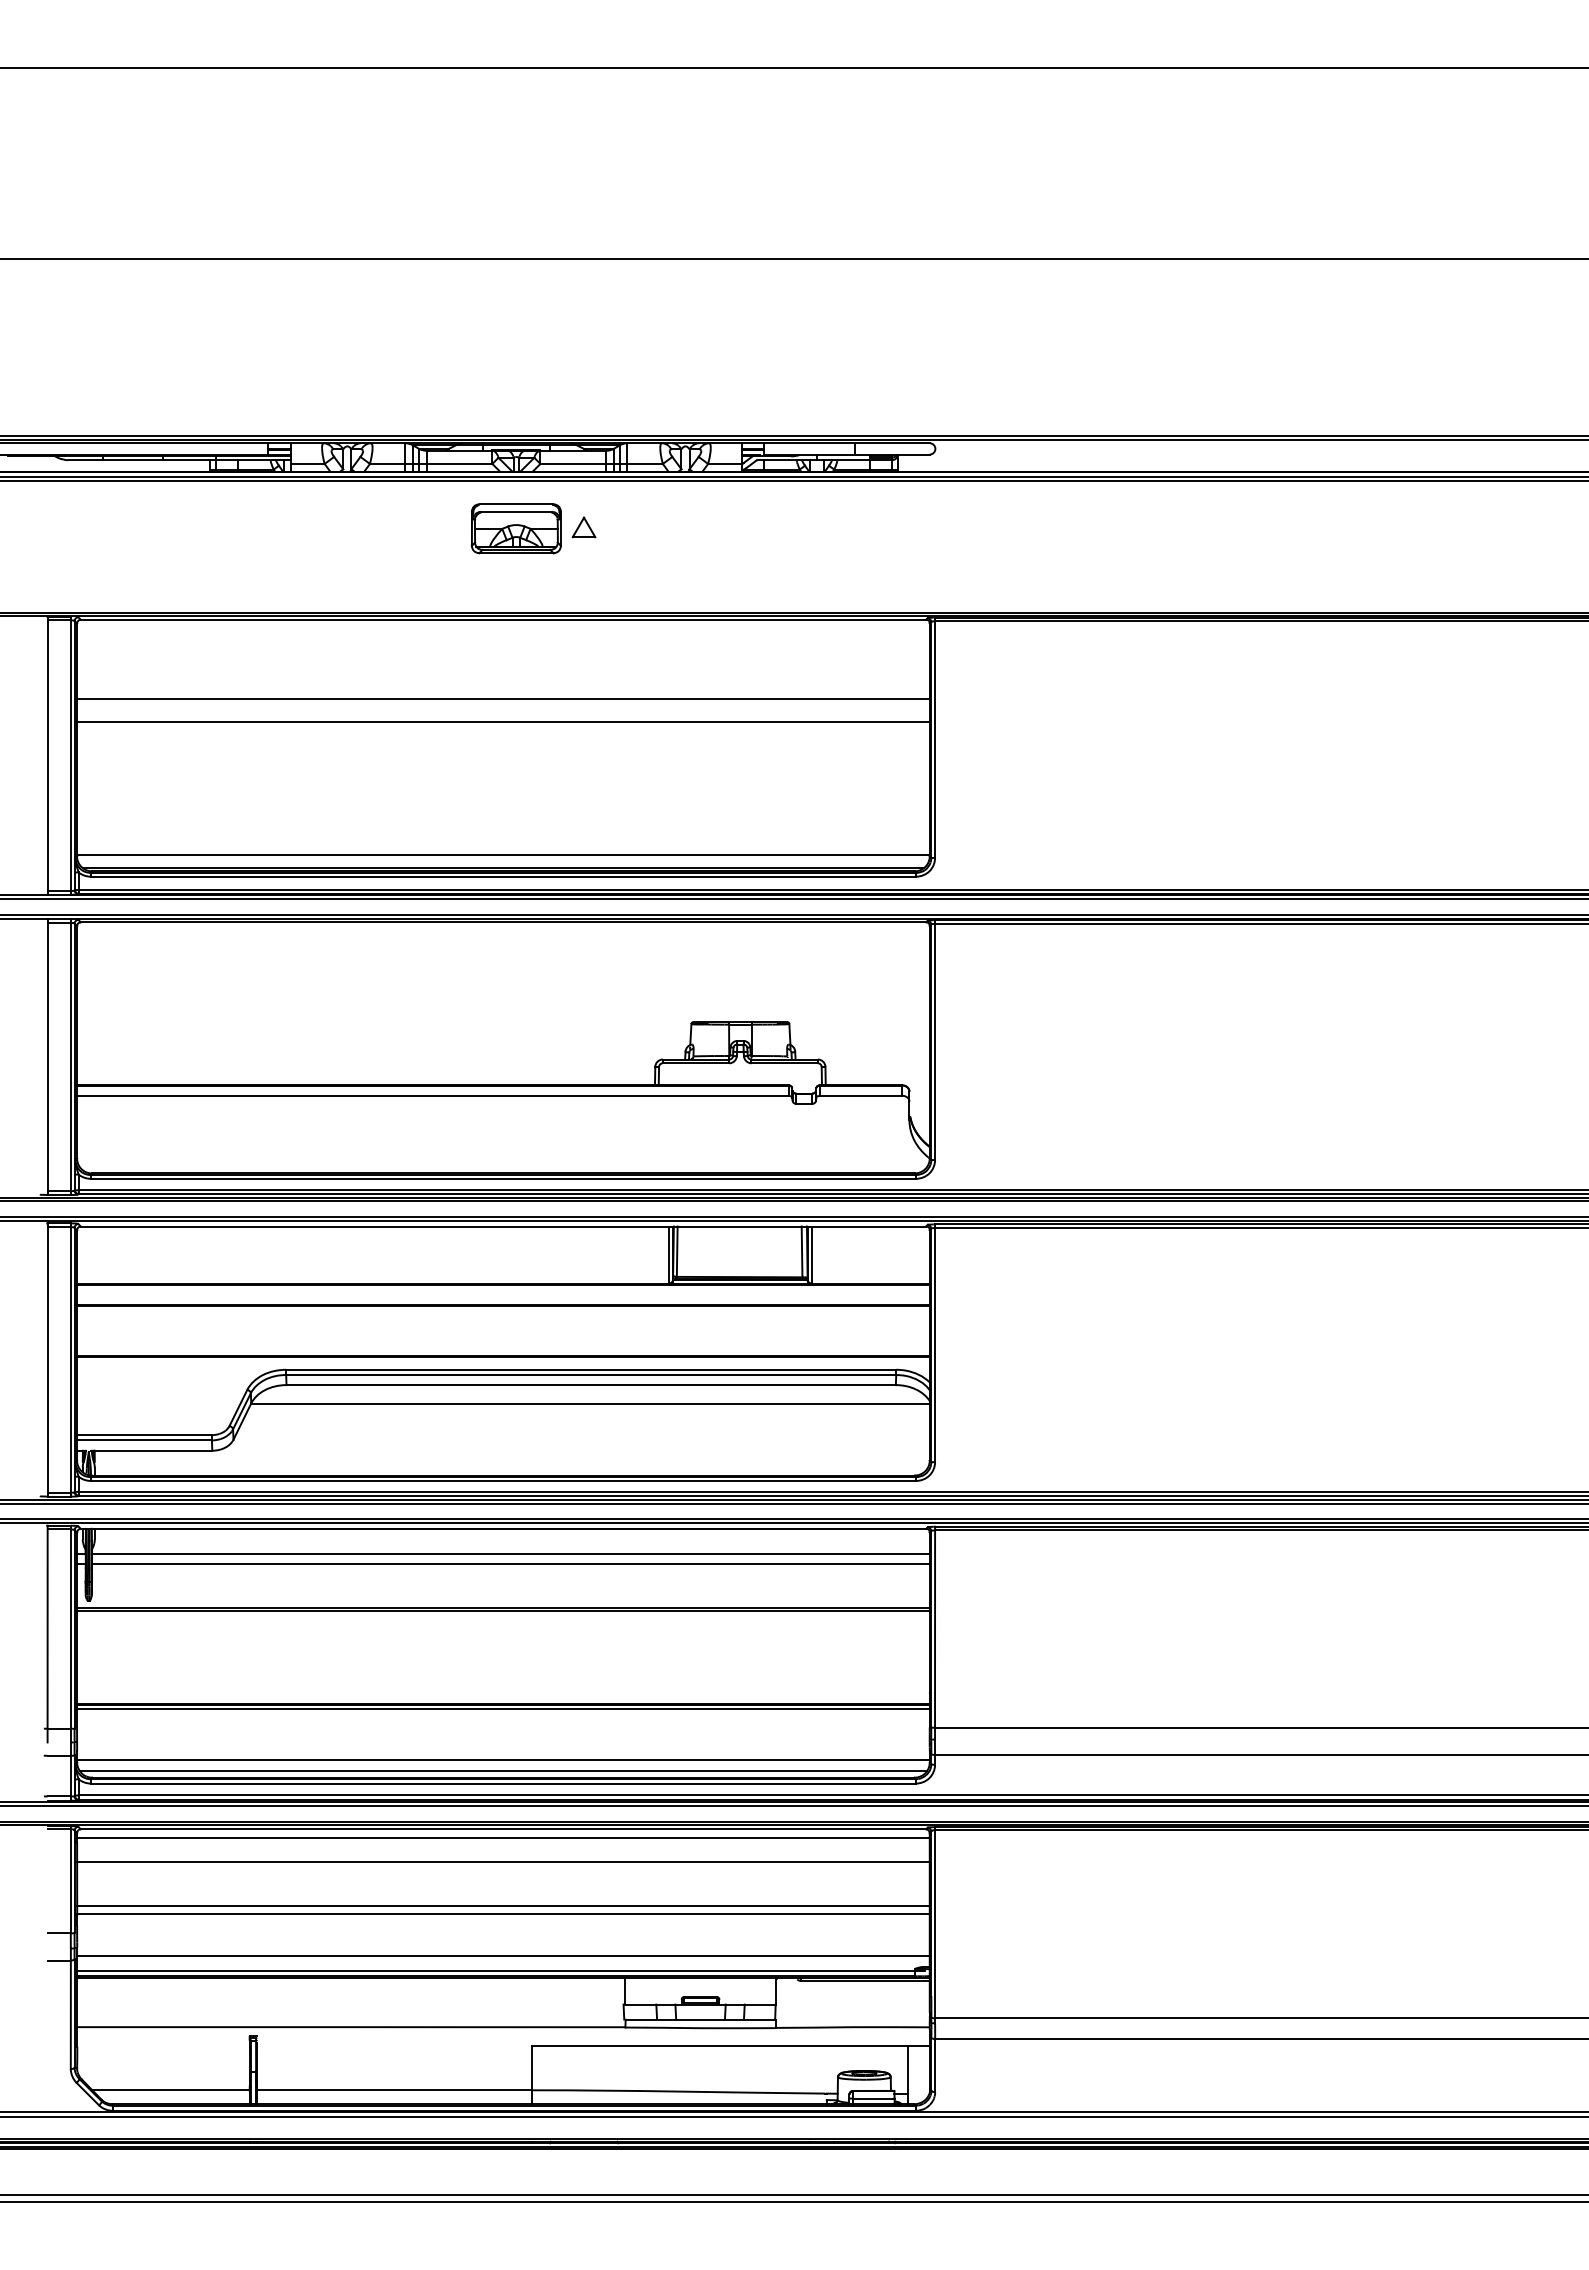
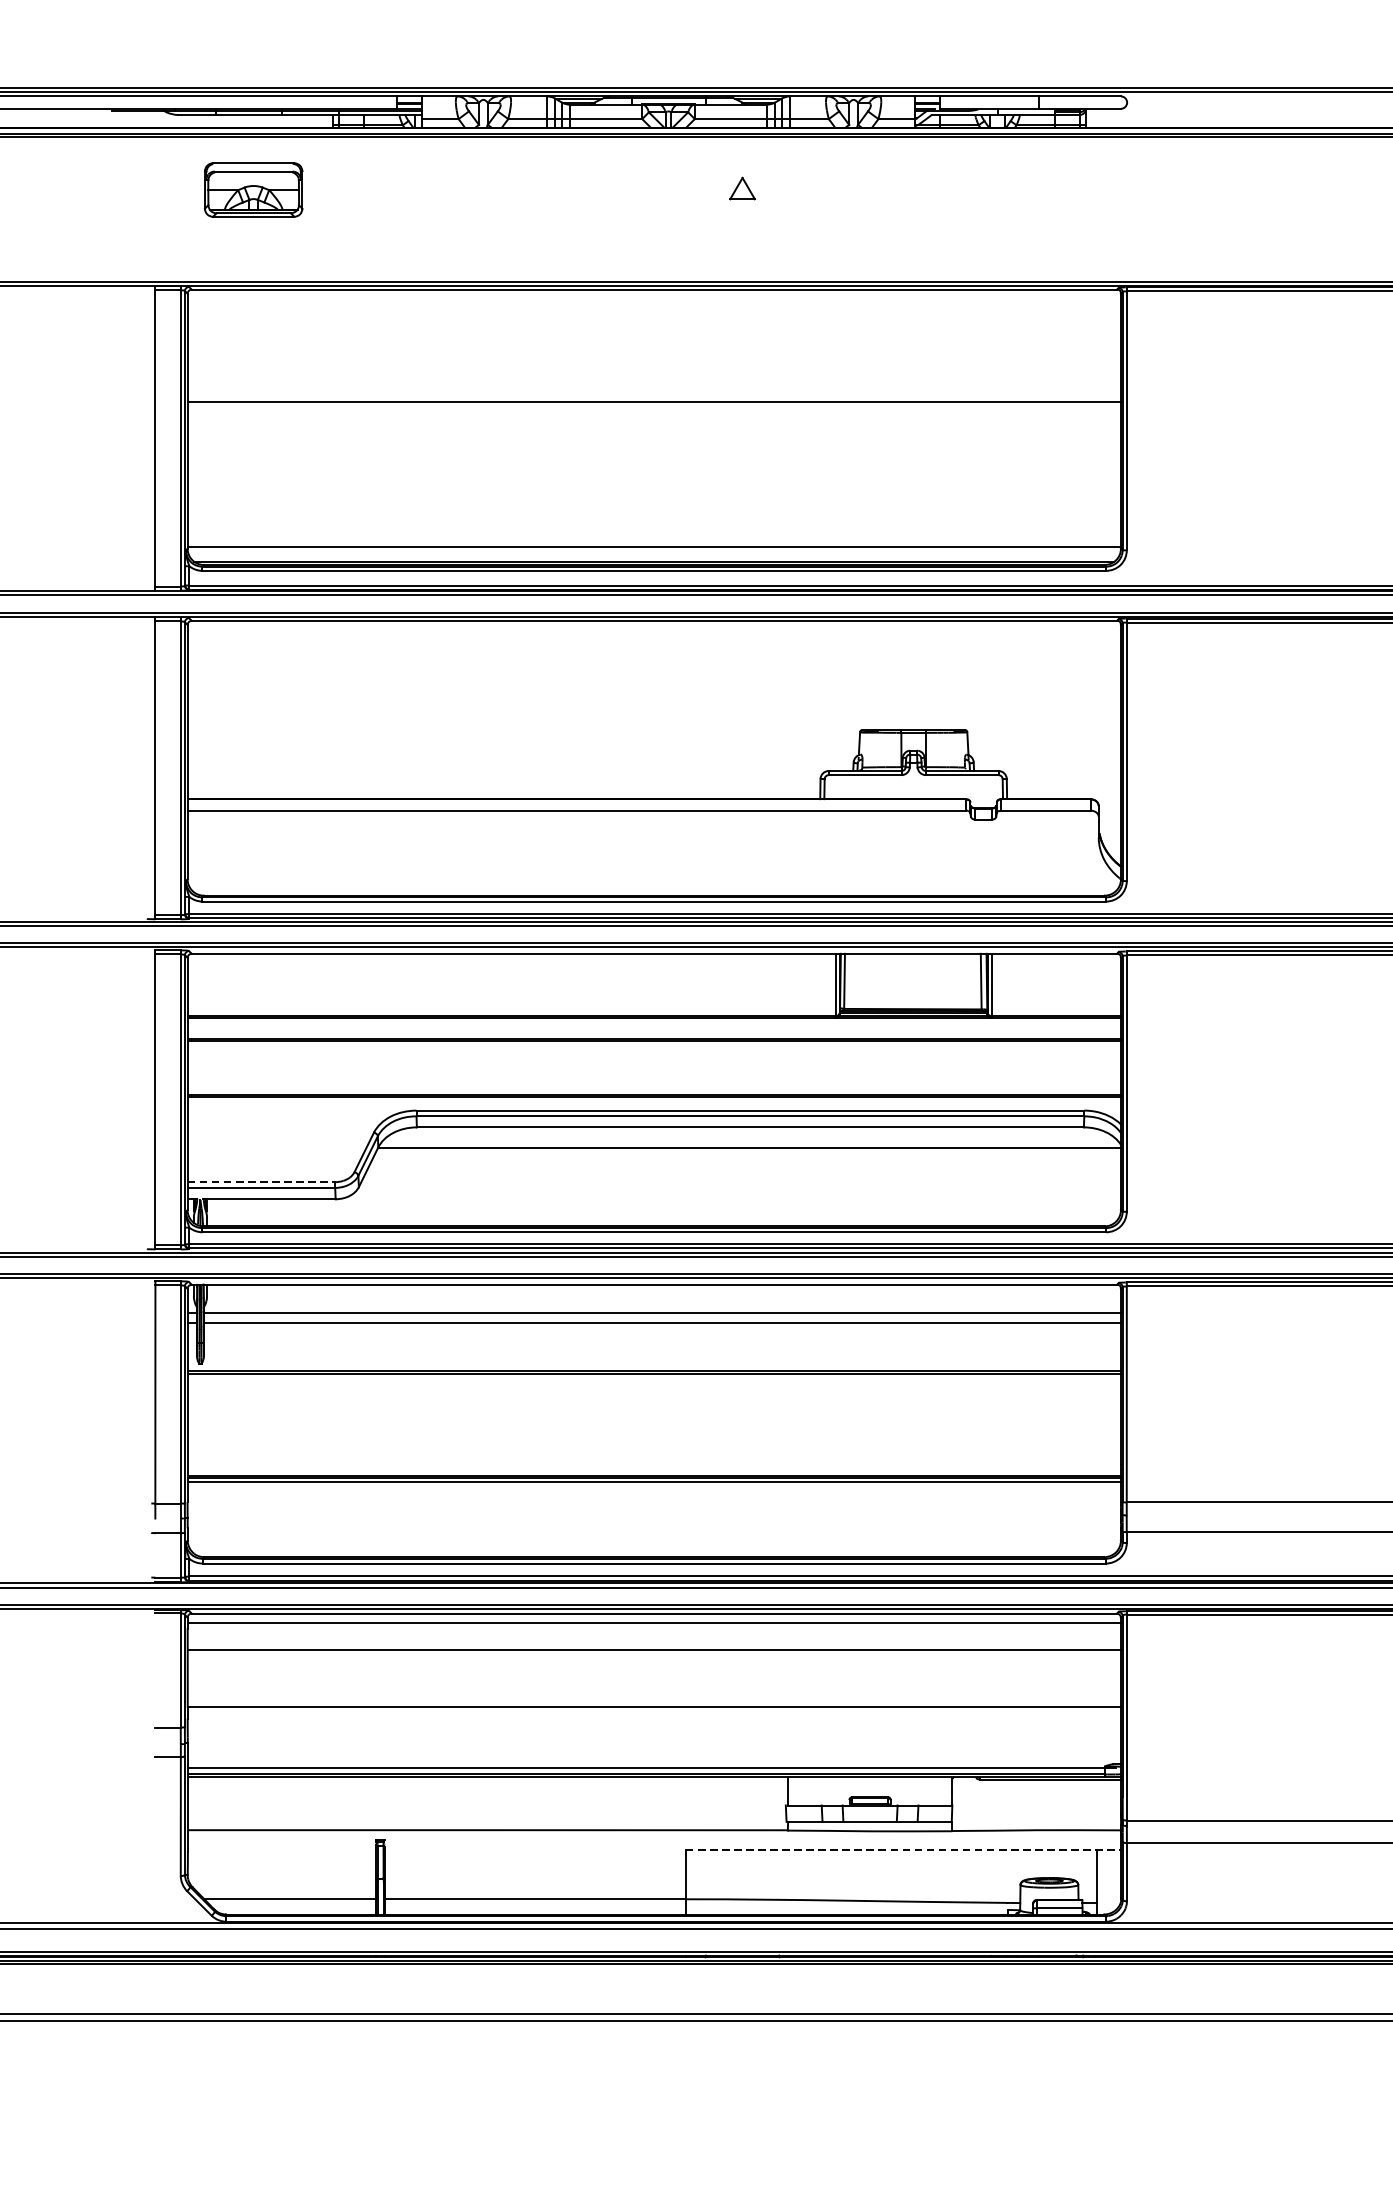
part: (515, 528) -> (252, 189), moved
line: (503, 698) -> (654, 375), removed
line: (145, 1435) -> (262, 1182), solid -> dashed
line: (503, 1759) -> (654, 1537), removed
line: (503, 1771) -> (654, 1550), removed
line: (503, 1906) -> (654, 1698), removed
line: (503, 1955) -> (654, 1751), removed
line: (730, 2045) -> (902, 1850), solid -> dashed

